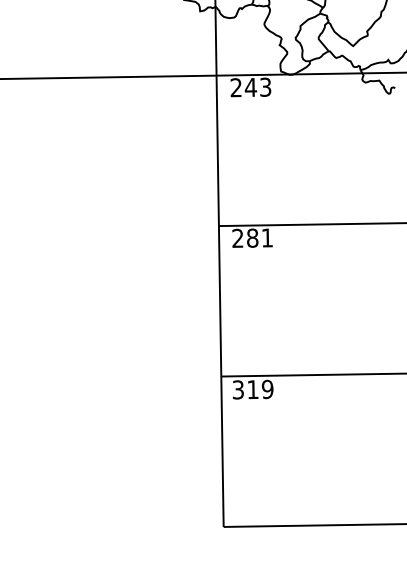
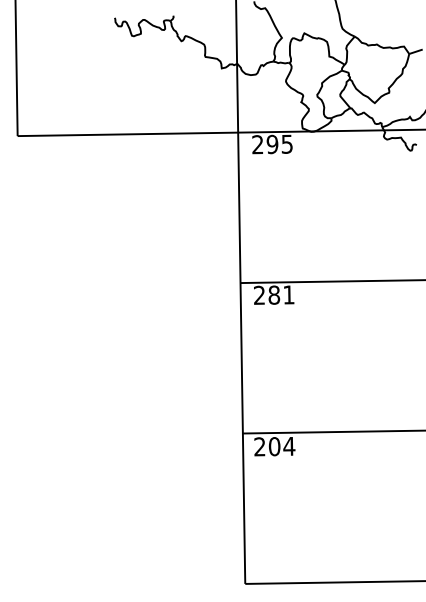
text: (257, 87) -> (279, 144), 243 -> 295
text: (252, 389) -> (274, 446), 319 -> 204

